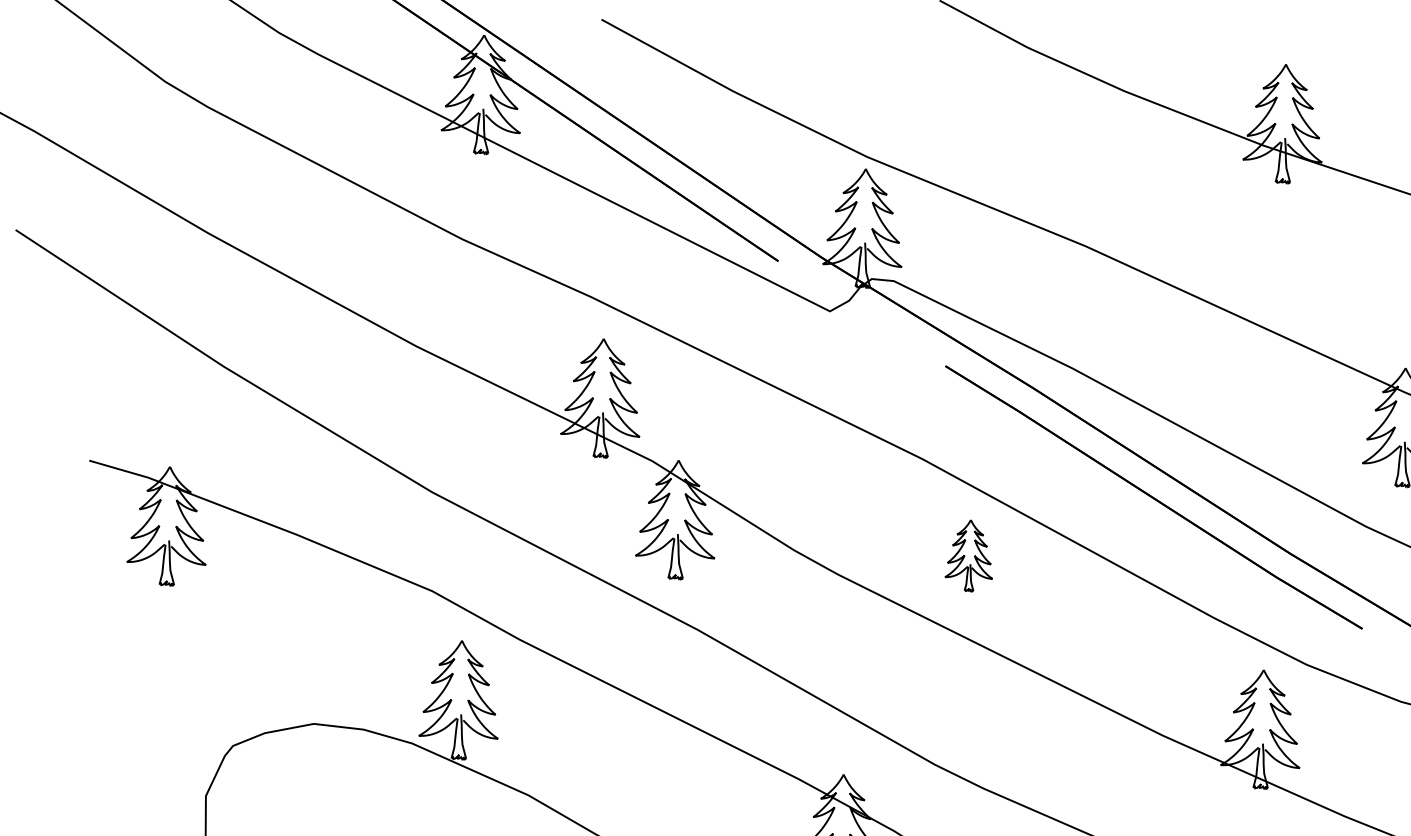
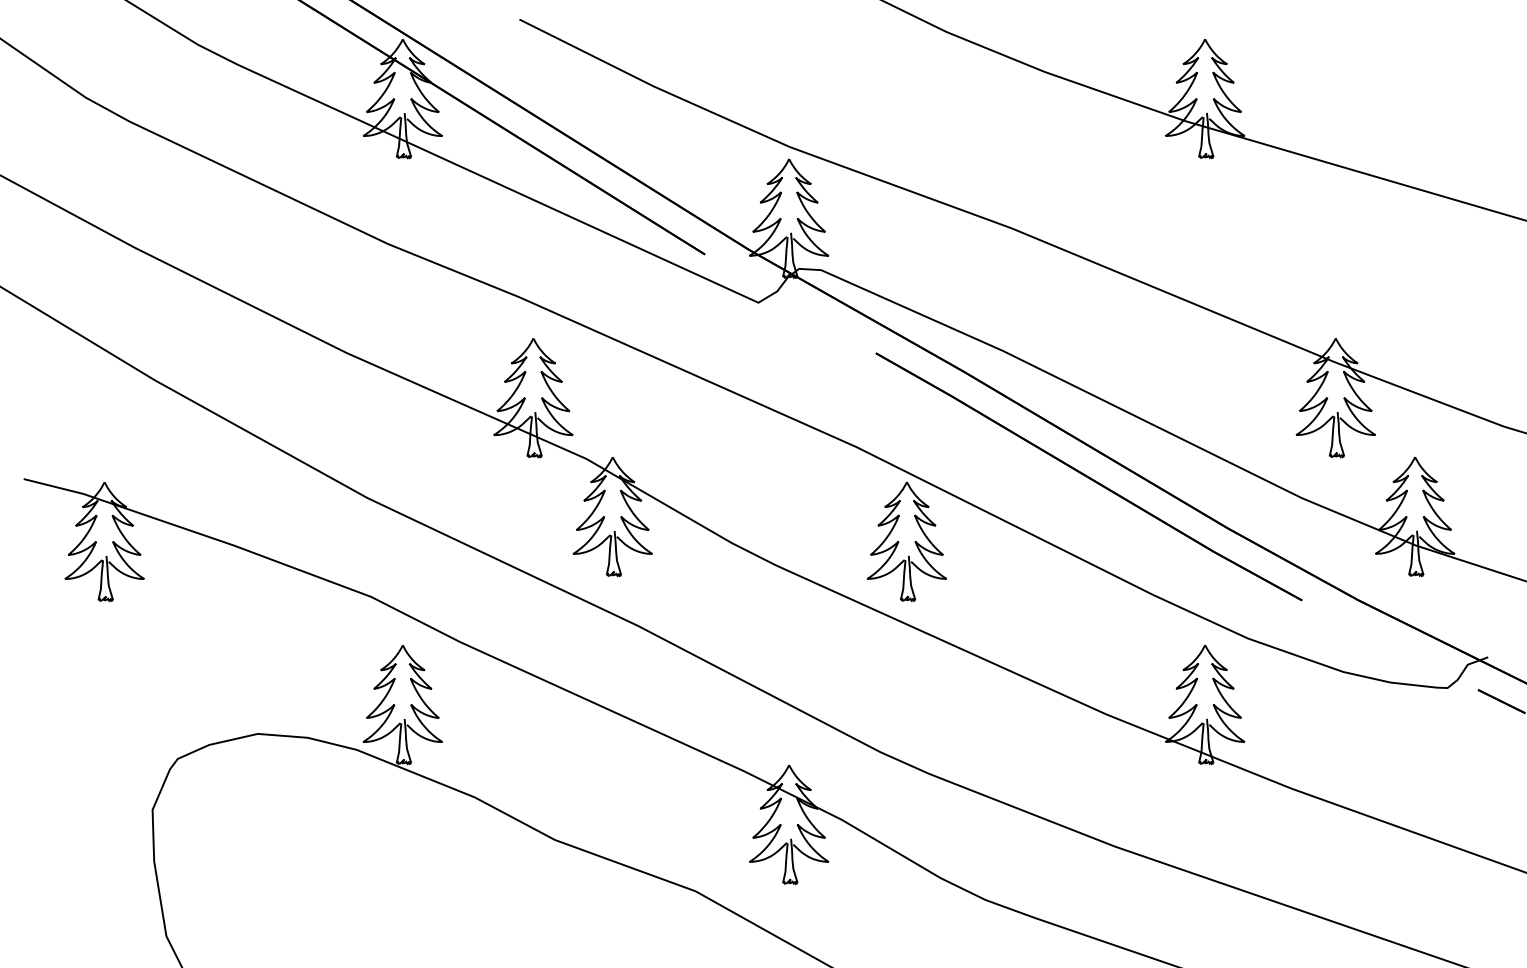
part: (969, 555) -> (906, 541), size x1.67

